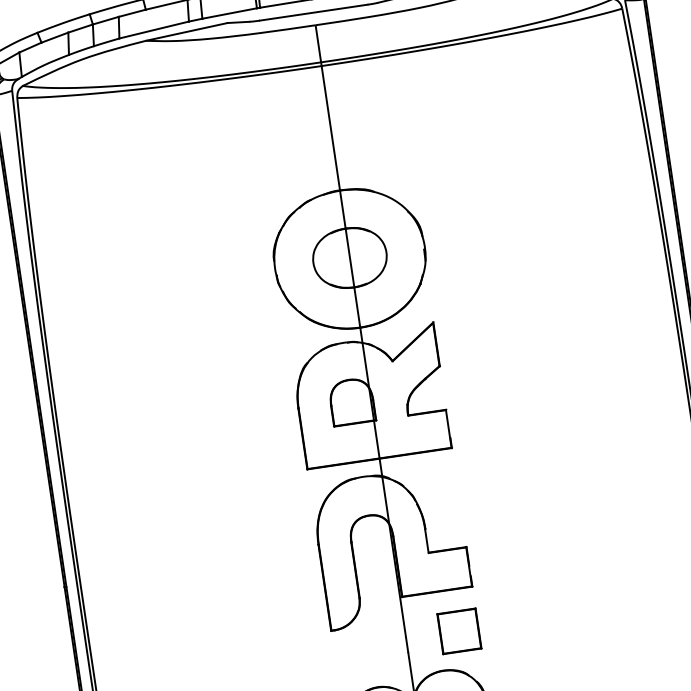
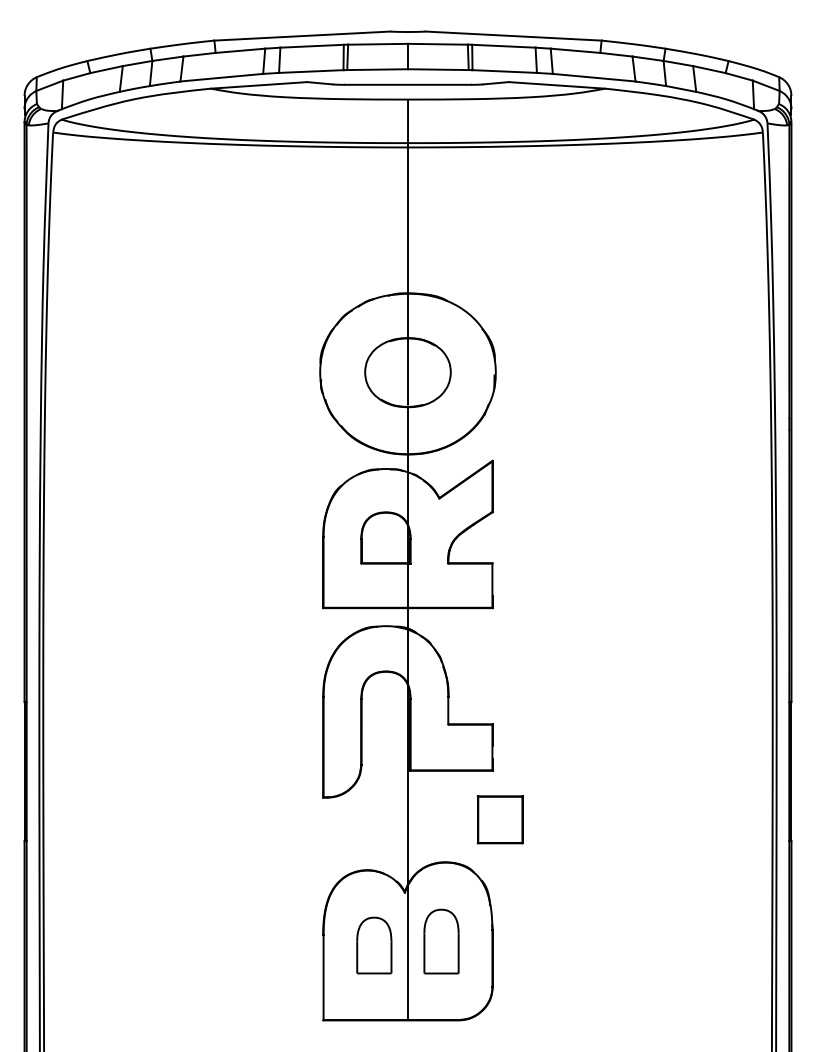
part: (458, 631) -> (499, 819), moved

